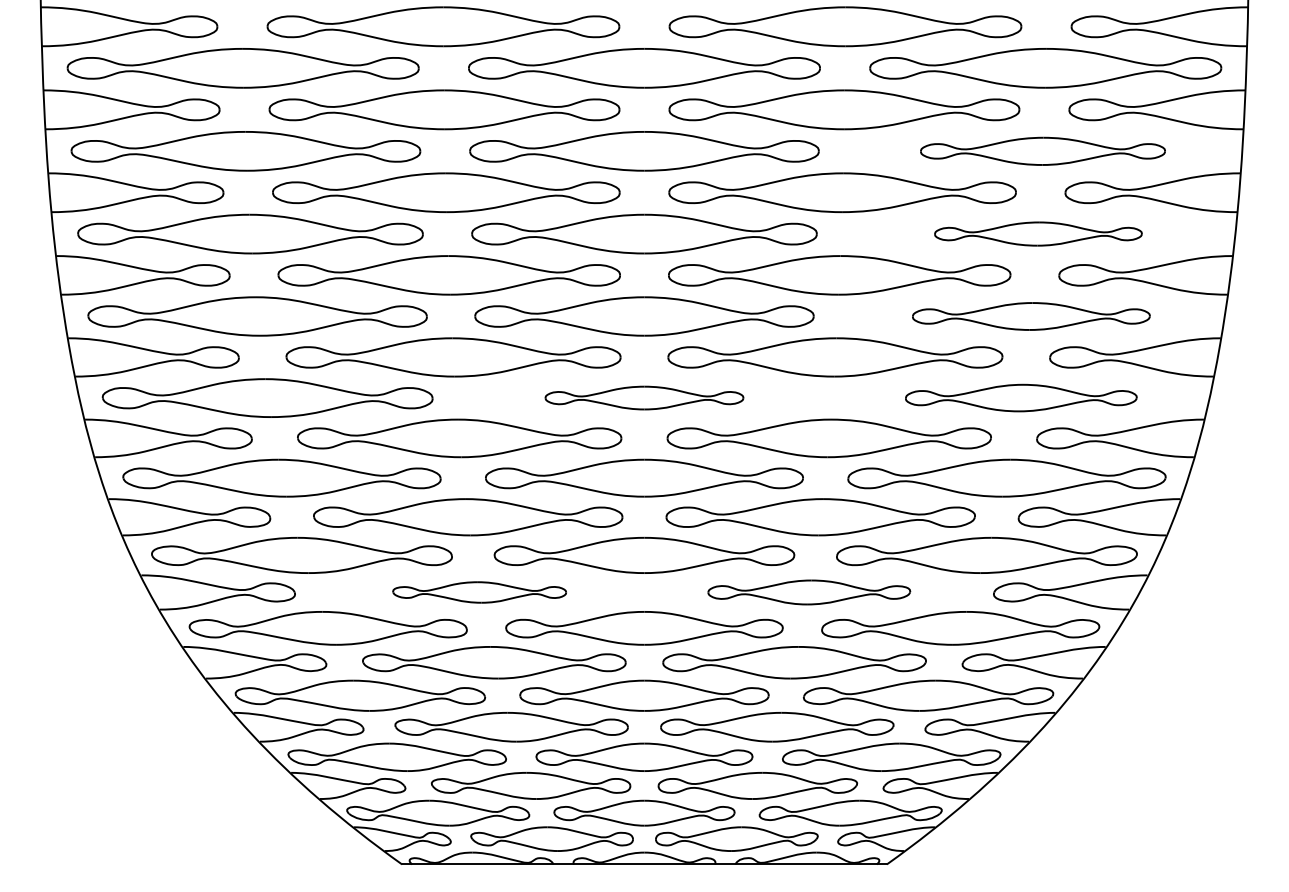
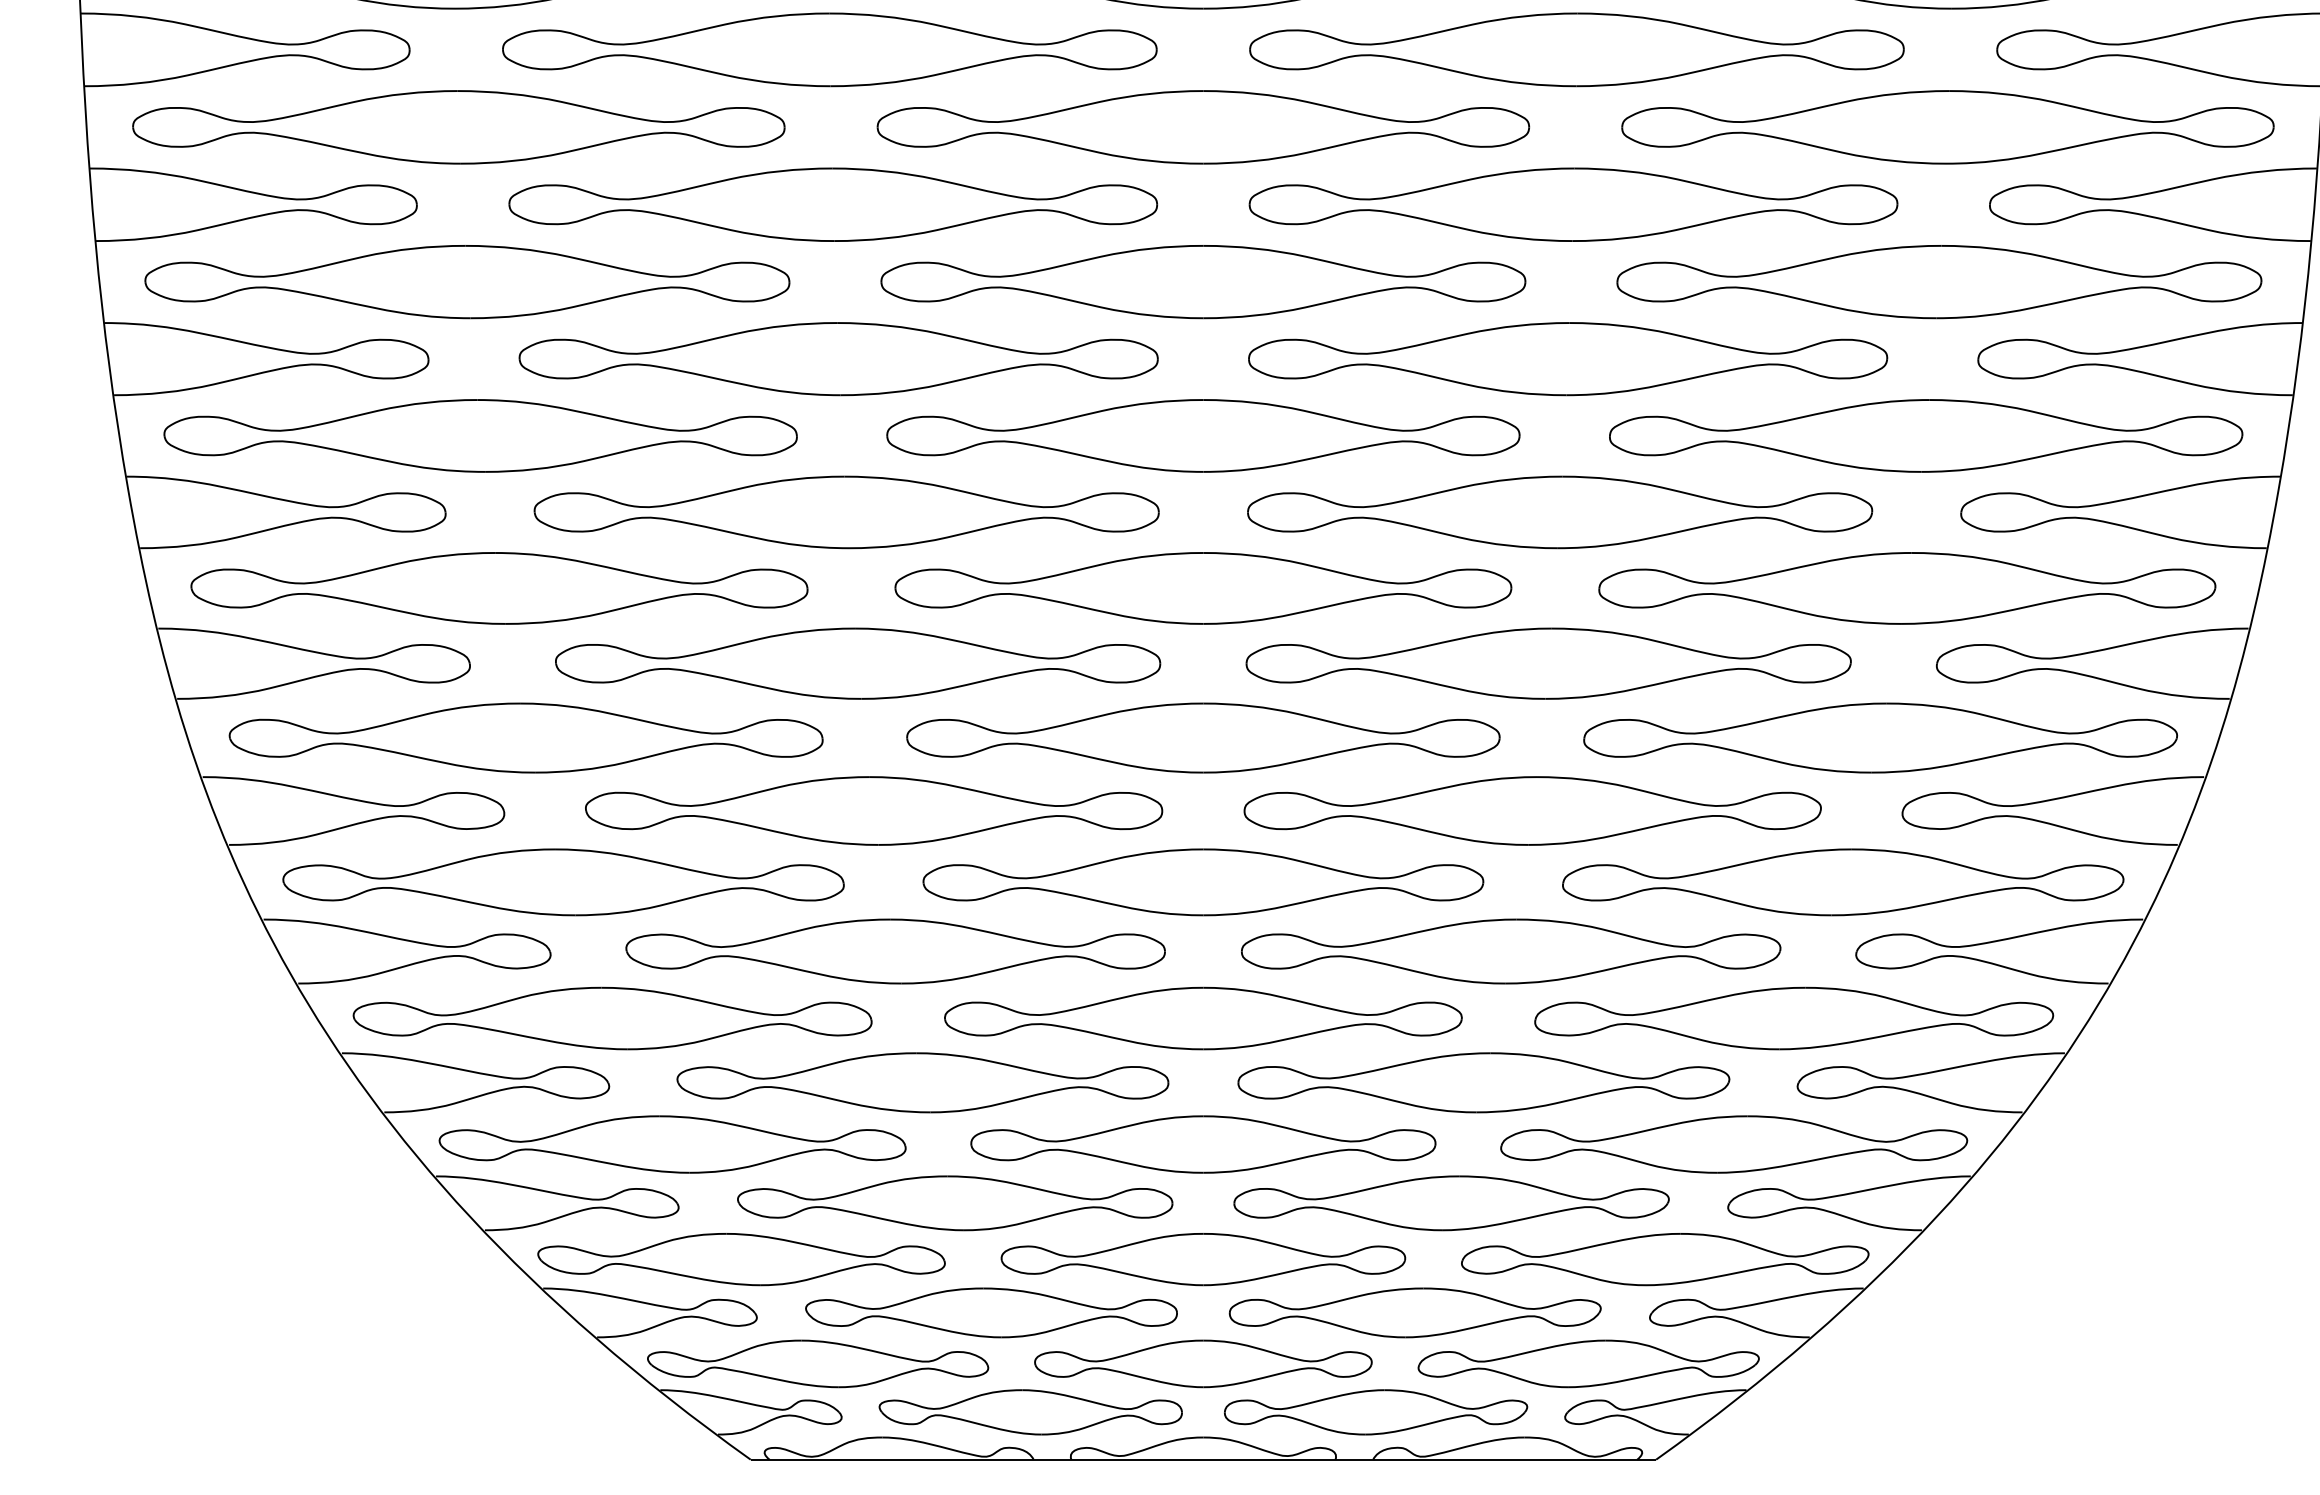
part: (1042, 151) -> (1946, 127), size x1.43
part: (1038, 233) -> (1939, 280), size x1.67
part: (1031, 316) -> (1926, 435), size x1.43
part: (644, 397) -> (1203, 587), size x1.67
part: (1021, 397) -> (1907, 587), size x1.43
part: (479, 592) -> (895, 951), size x1.67
part: (809, 592) -> (1511, 951), size x1.43

